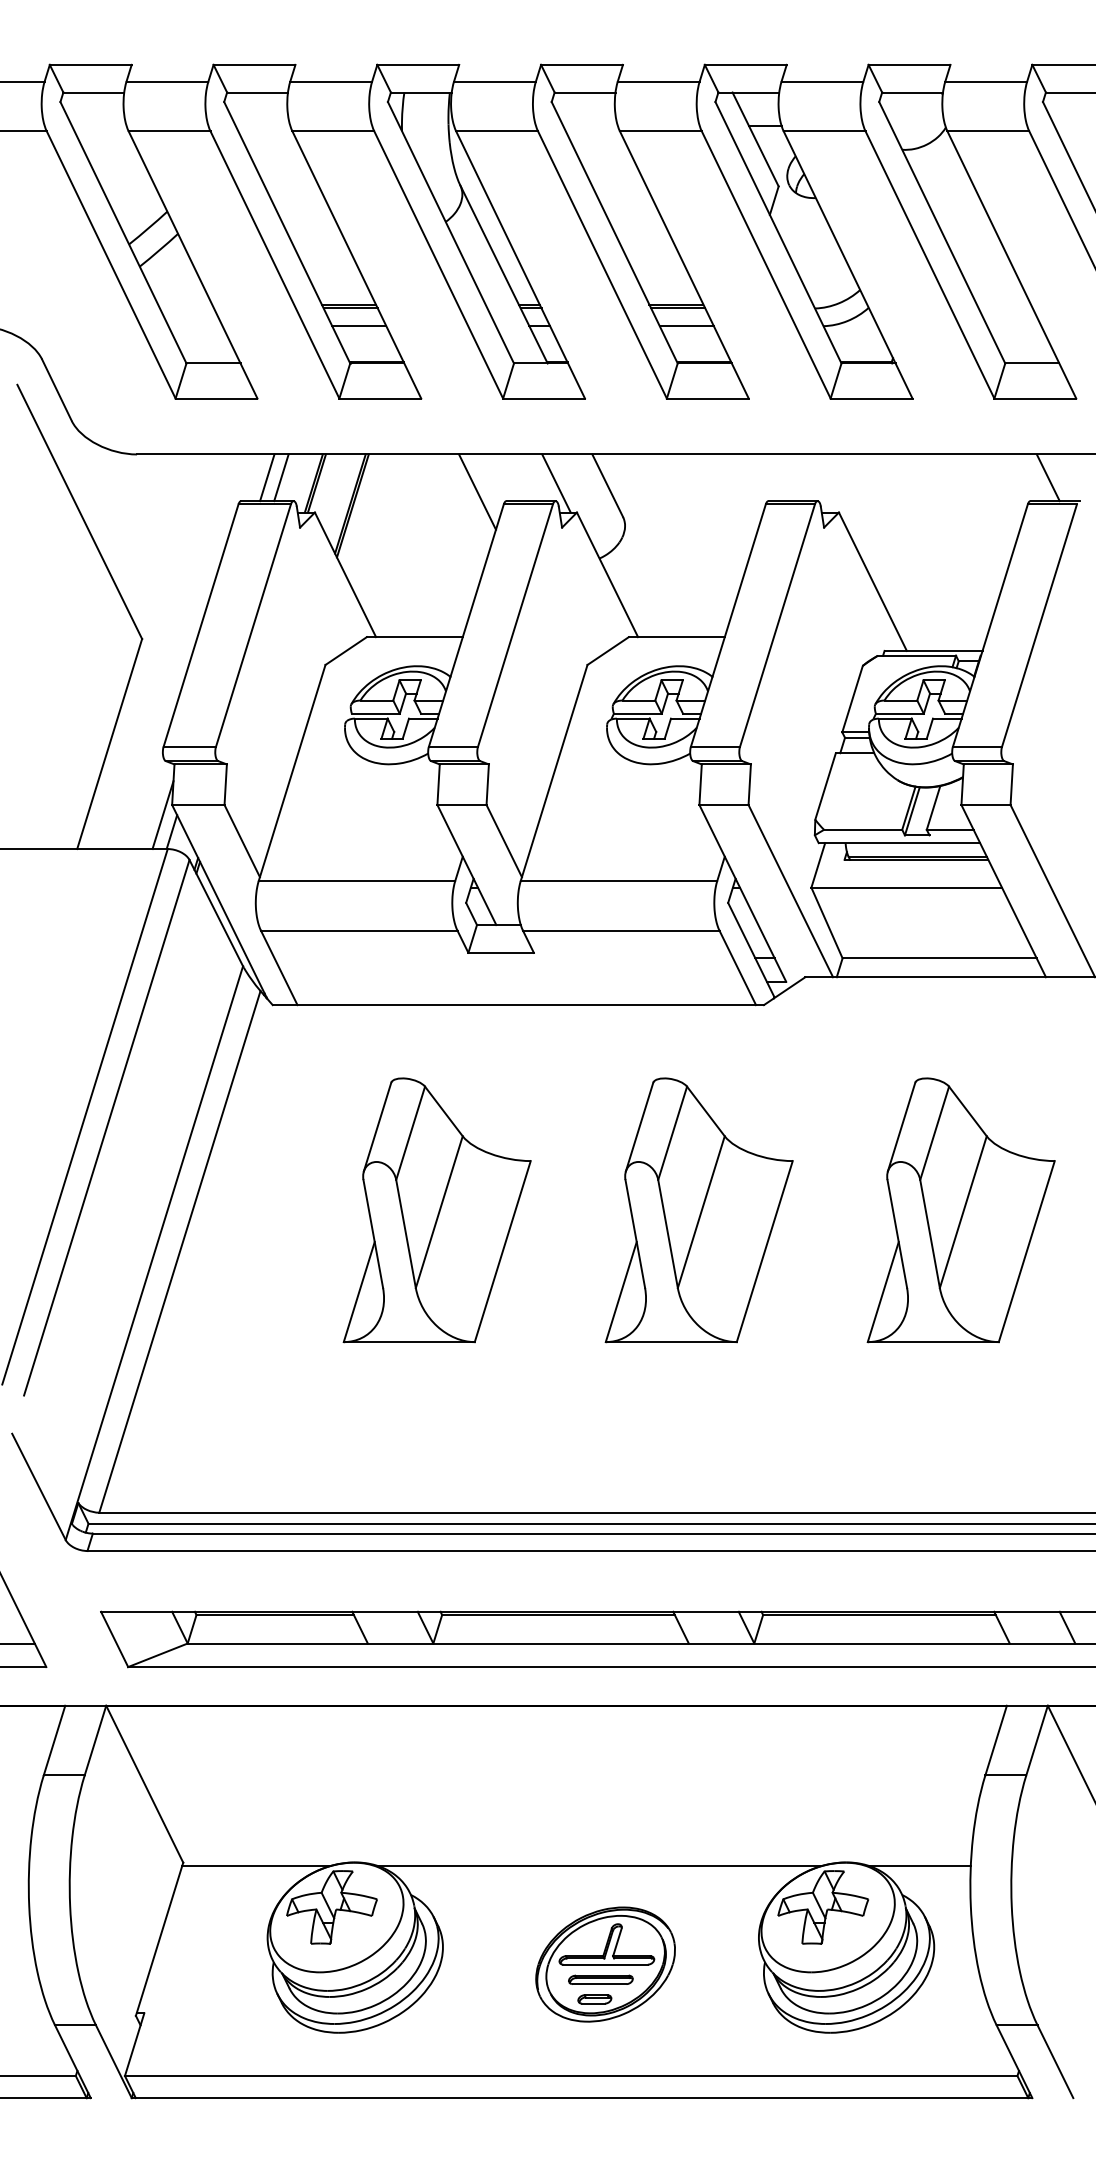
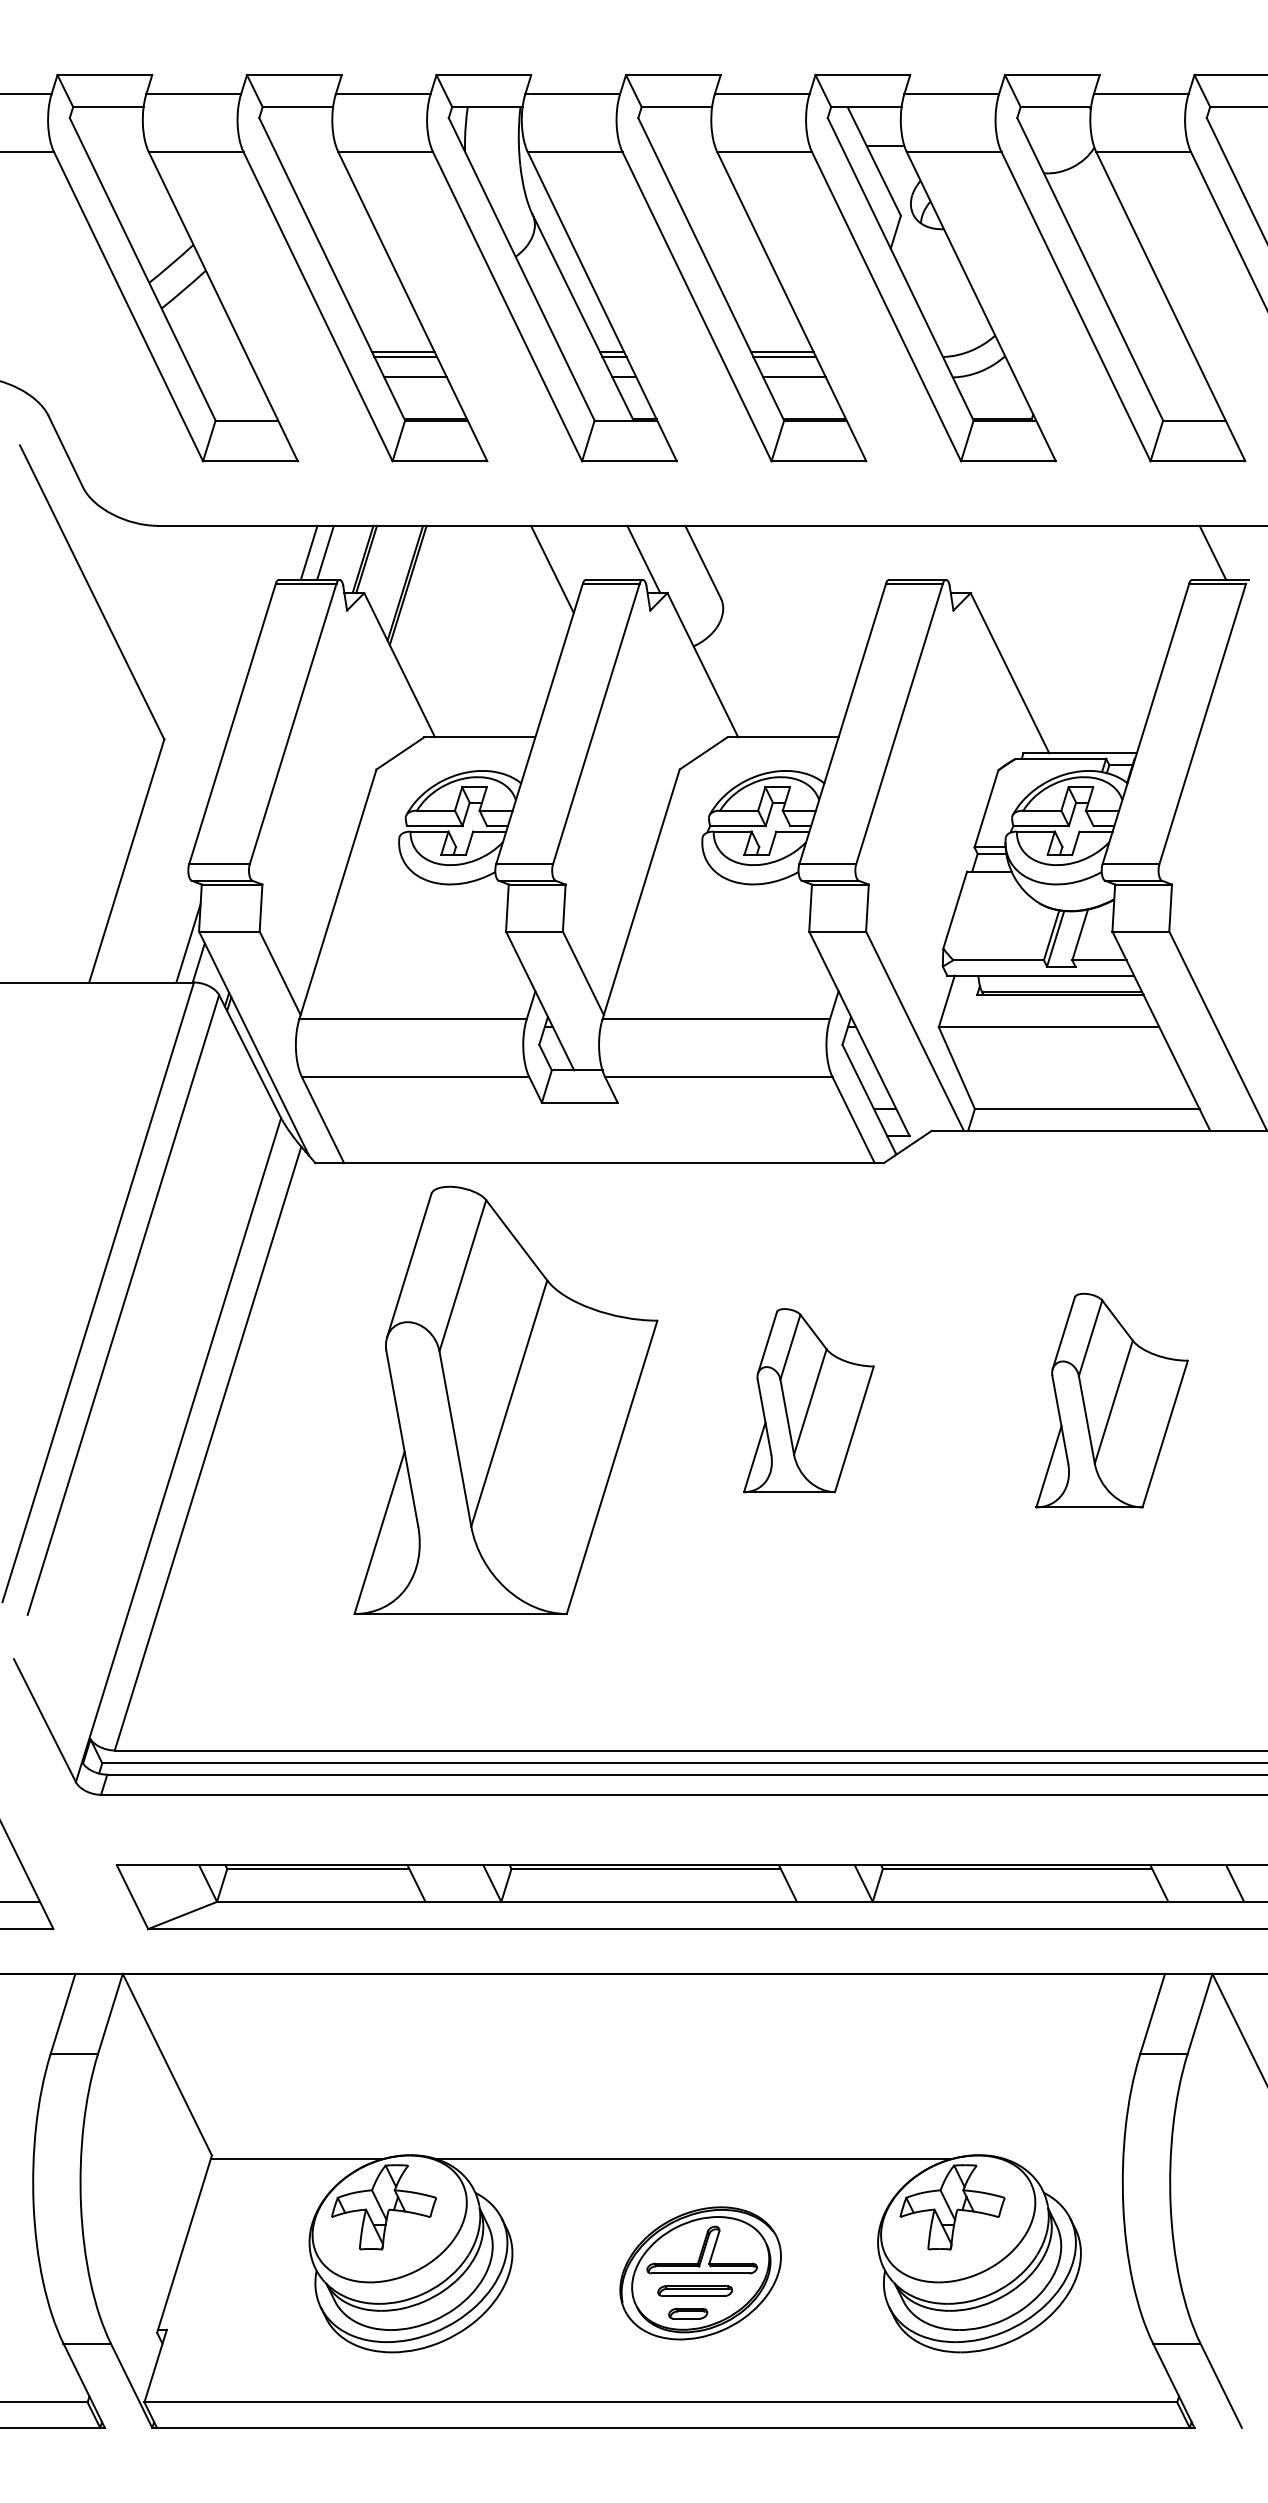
part: (436, 1210) -> (504, 1400), size x1.4
part: (698, 1210) -> (808, 1400), size x0.6
part: (960, 1210) -> (1111, 1400), size x0.7
line: (919, 1865) -> (1063, 2158), removed

